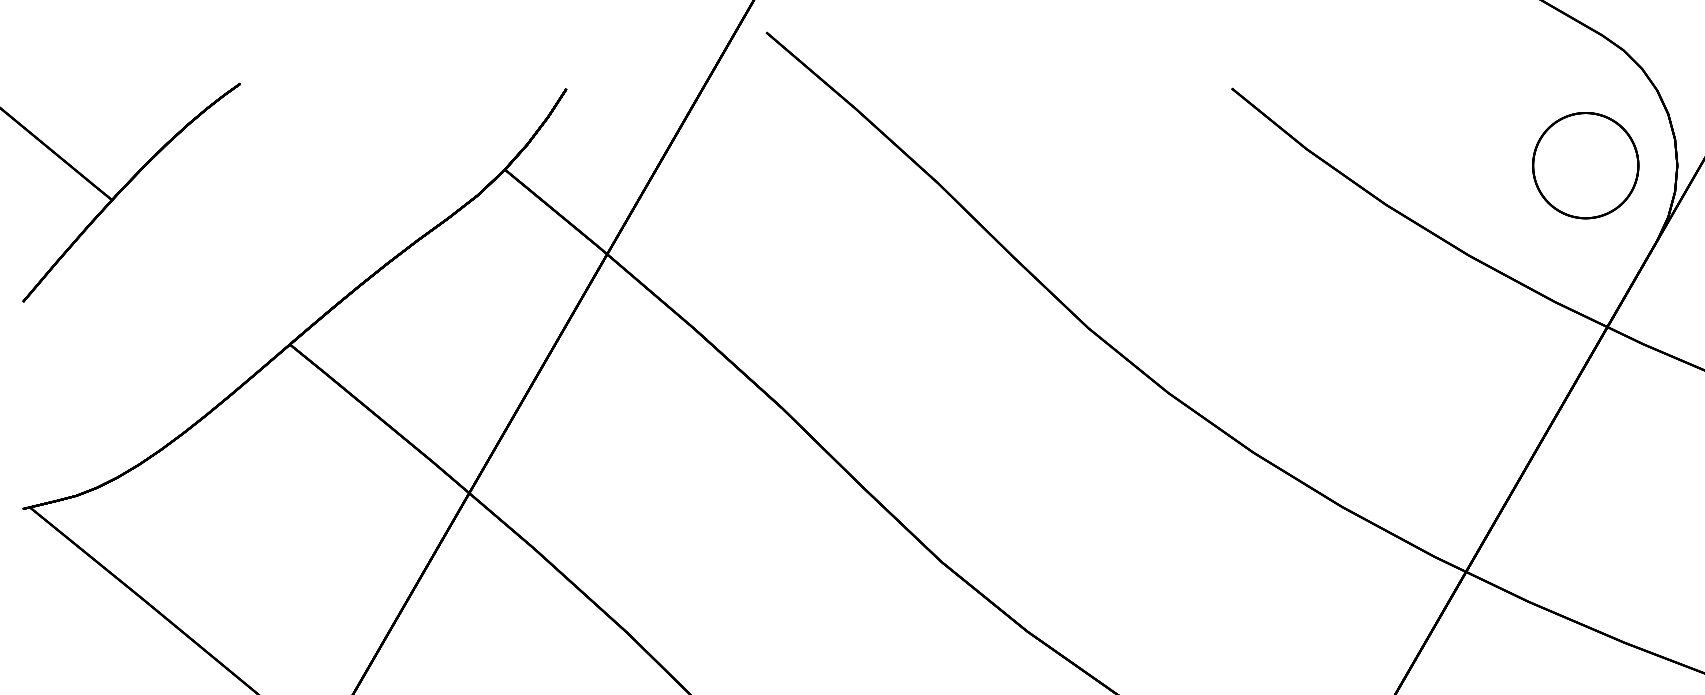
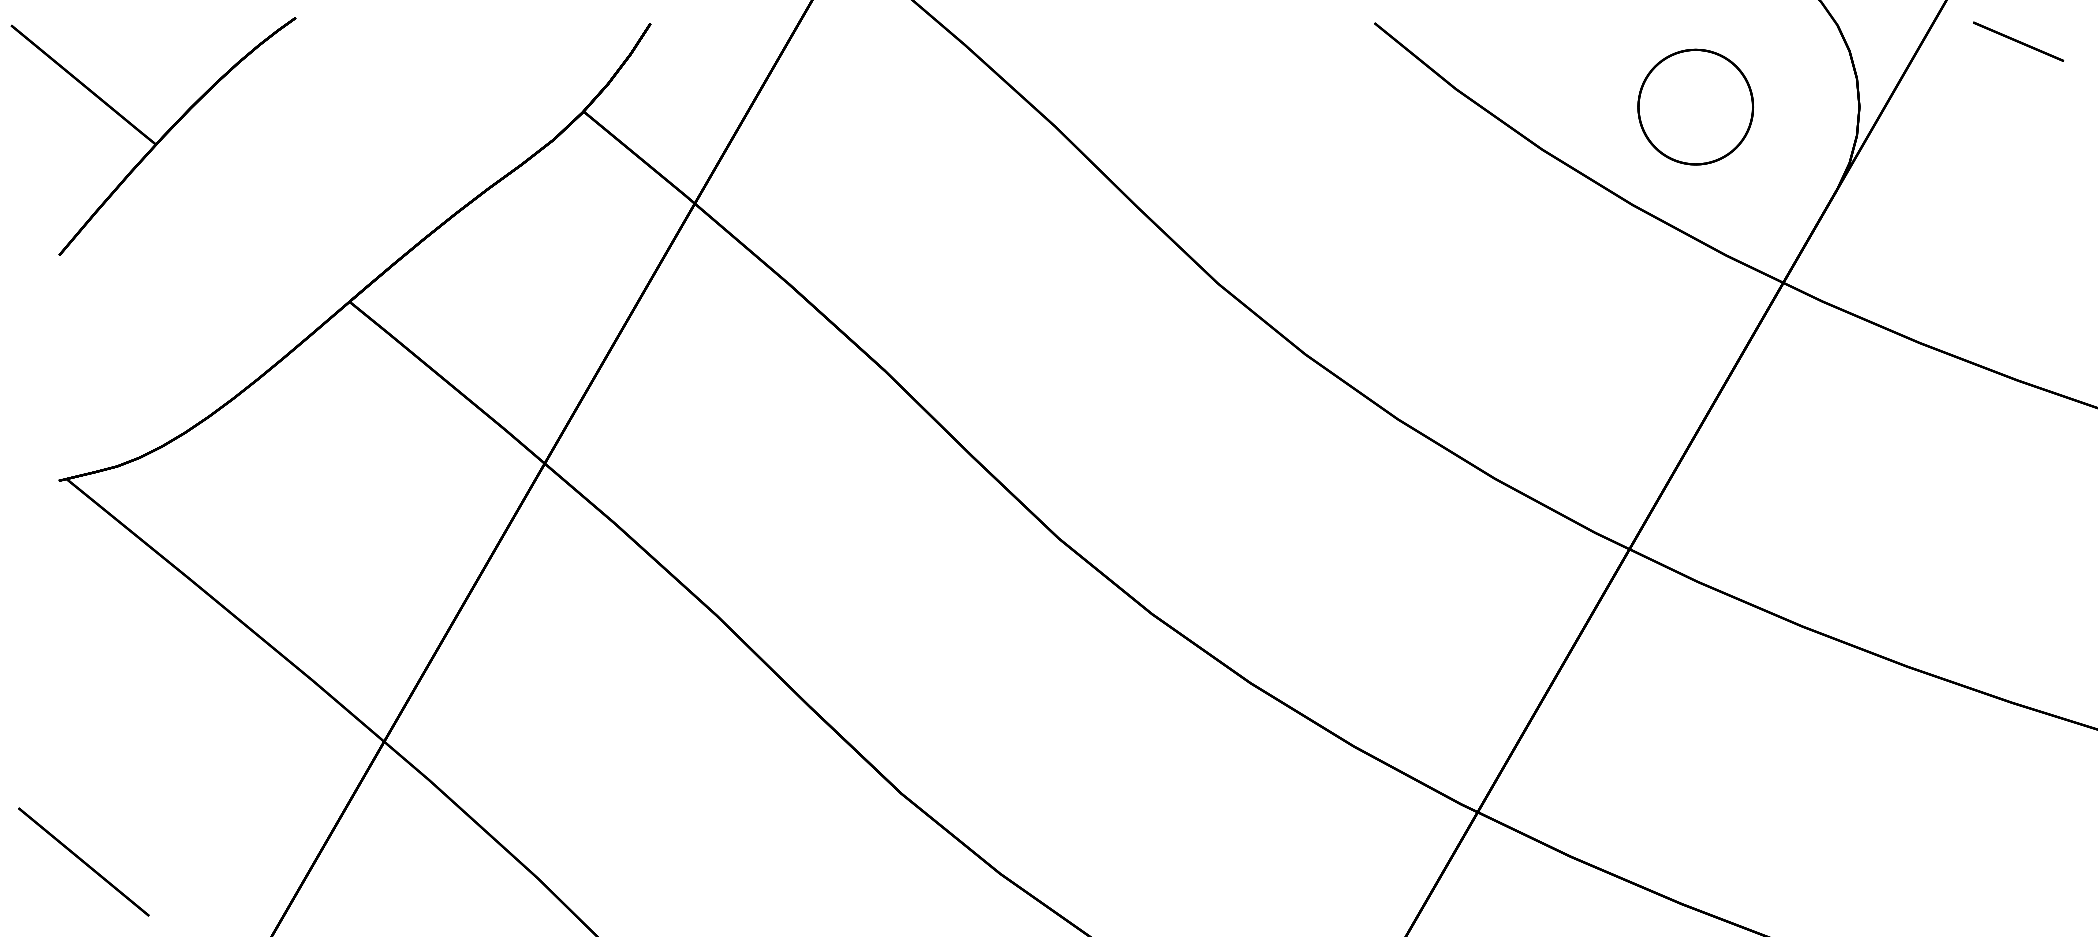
part: (1585, 165) -> (1695, 106), moved

